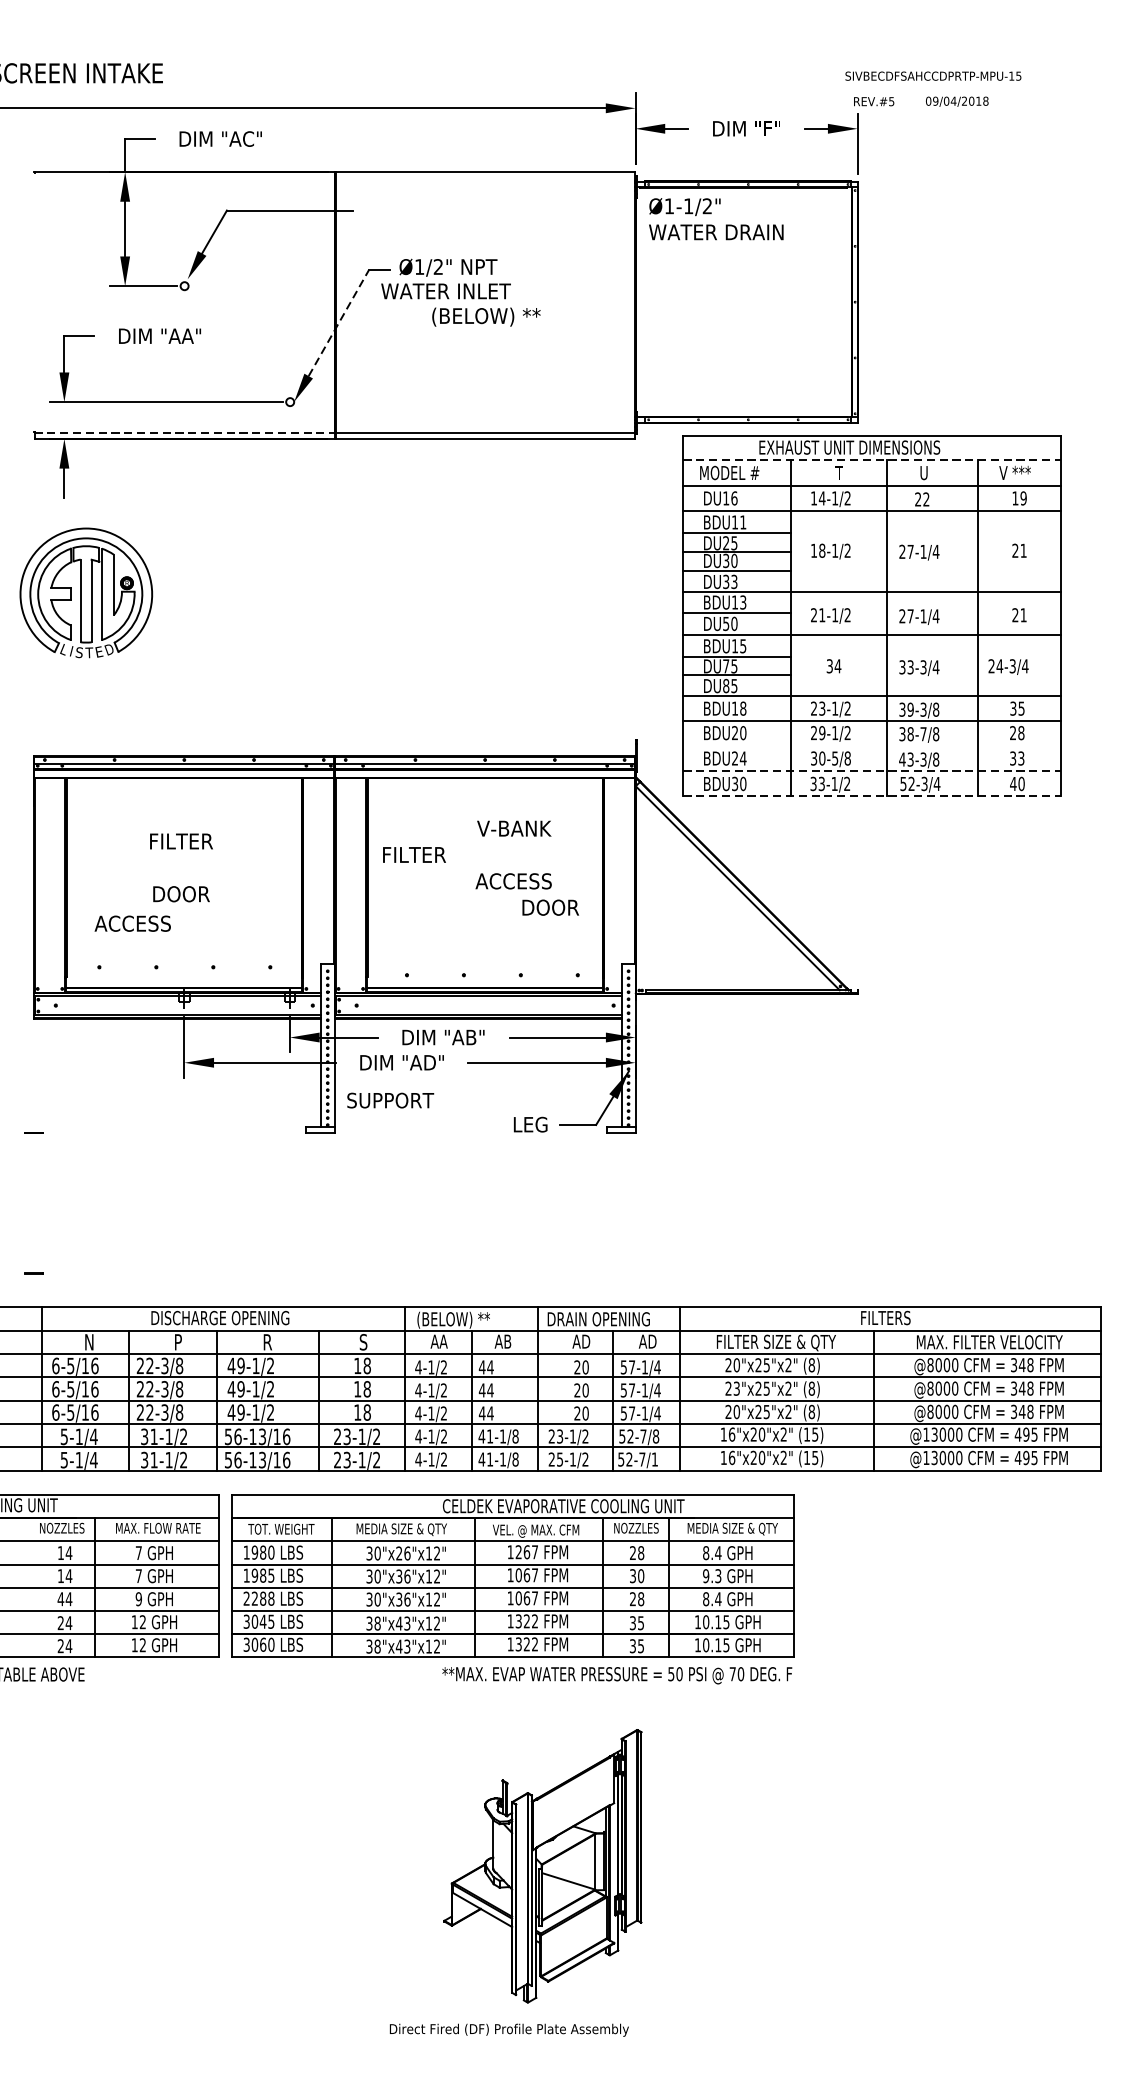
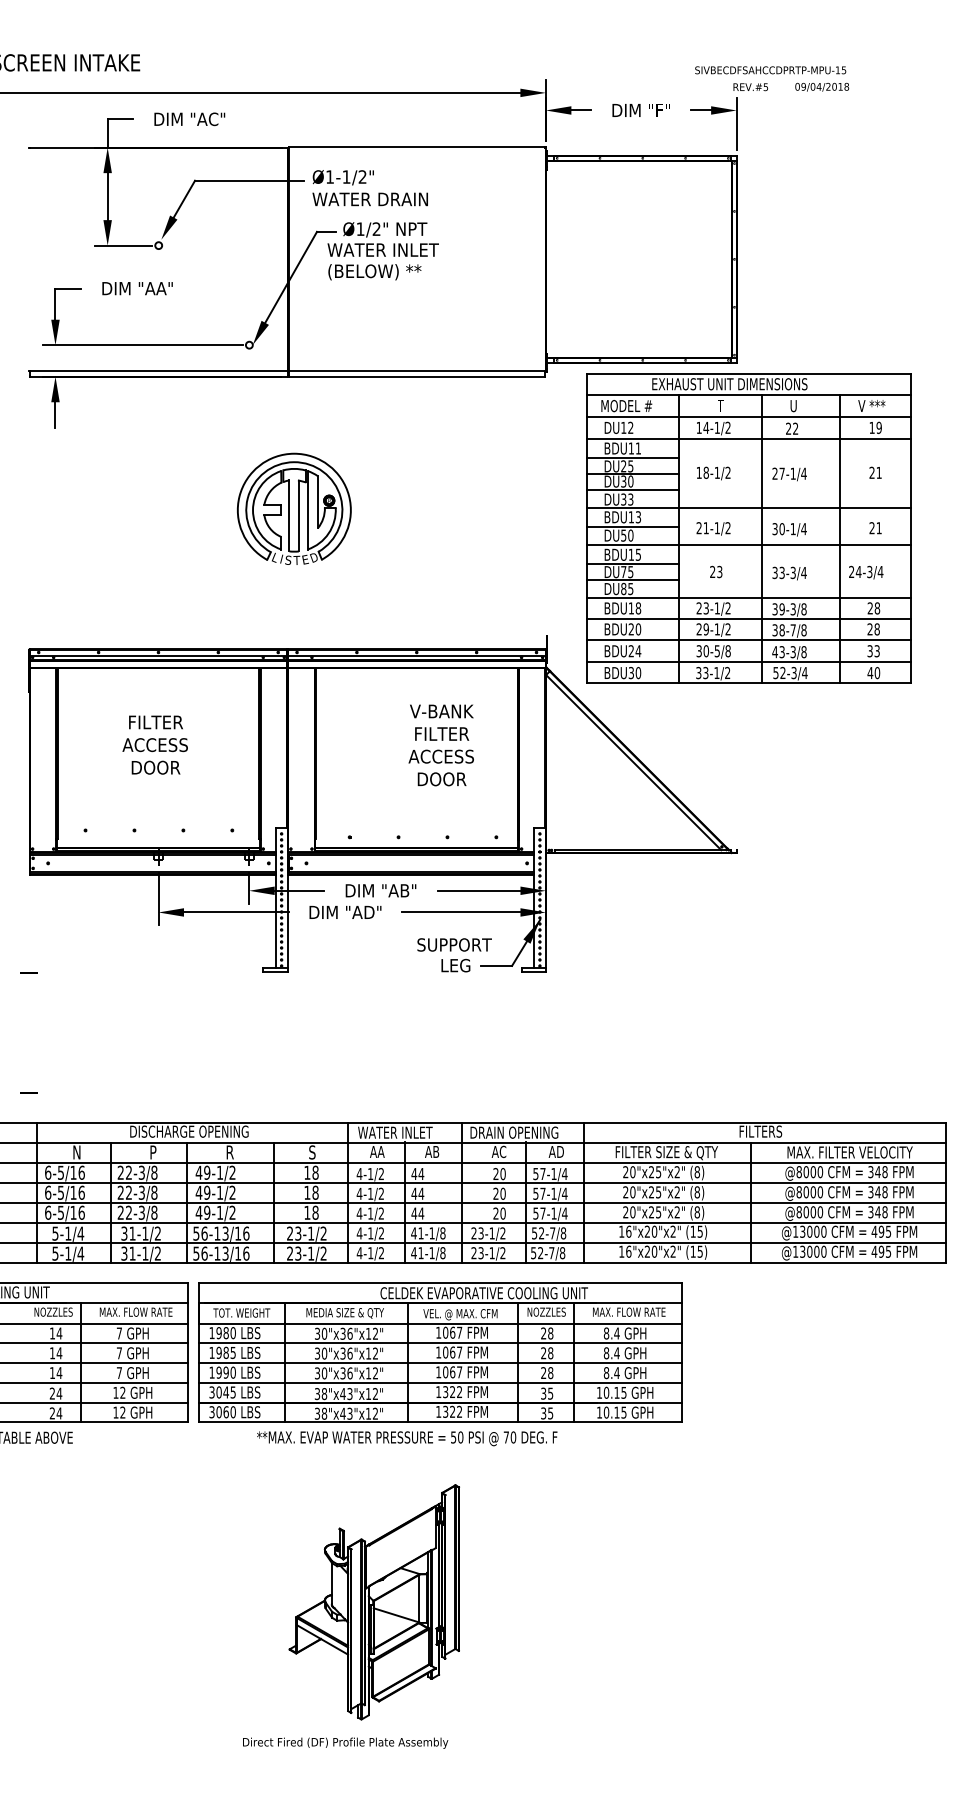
text: (933, 76) -> (770, 70), moved
text: (715, 219) -> (369, 188), moved
text: (485, 317) -> (374, 272), moved
line: (339, 322) -> (291, 276), dashed -> solid
line: (185, 432) -> (159, 371), dashed -> solid
line: (872, 460) -> (749, 395), dashed -> solid
text: (734, 497) -> (630, 427), DU16 -> DU12
part: (86, 592) -> (294, 508), moved
text: (906, 616) -> (778, 529), 27-1/4 -> 30-1/4
text: (834, 665) -> (716, 571), 34 -> 23
text: (1017, 708) -> (873, 608), 35 -> 28
line: (872, 746) -> (749, 640), added
line: (872, 771) -> (749, 662), dashed -> solid
line: (872, 796) -> (749, 683), dashed -> solid
text: (414, 854) -> (442, 733), moved
text: (550, 907) -> (441, 779), moved
text: (131, 924) -> (154, 745), moved
text: (390, 1100) -> (454, 944), moved
text: (460, 1320) -> (395, 1133), (BELOW) ** -> WATER INLET
text: (584, 1341) -> (502, 1151), AD -> AC
text: (736, 1388) -> (632, 1192), 23"x25"x2" -> 20"x25"x2"
text: (559, 1458) -> (480, 1252), 25-1/2 -> 23-1/2
text: (654, 1459) -> (562, 1253), 52-7/1 -> 52-7/8
text: (732, 1528) -> (629, 1312), MEDIA SIZE & QTY -> MAX. FLOW RATE
text: (518, 1551) -> (445, 1332), 1267 -> 1067
text: (398, 1553) -> (342, 1333), 30"x26"x12" -> 30"x36"x12"
text: (637, 1576) -> (547, 1353), 30 -> 28
text: (711, 1576) -> (611, 1353), 9.3 -> 8.4
text: (60, 1598) -> (52, 1372), 44 -> 14
text: (258, 1598) -> (222, 1372), 2288 -> 1990
text: (138, 1599) -> (119, 1373), 9 -> 7
text: (617, 1675) -> (407, 1438), moved
part: (516, 1882) -> (351, 1616), moved

